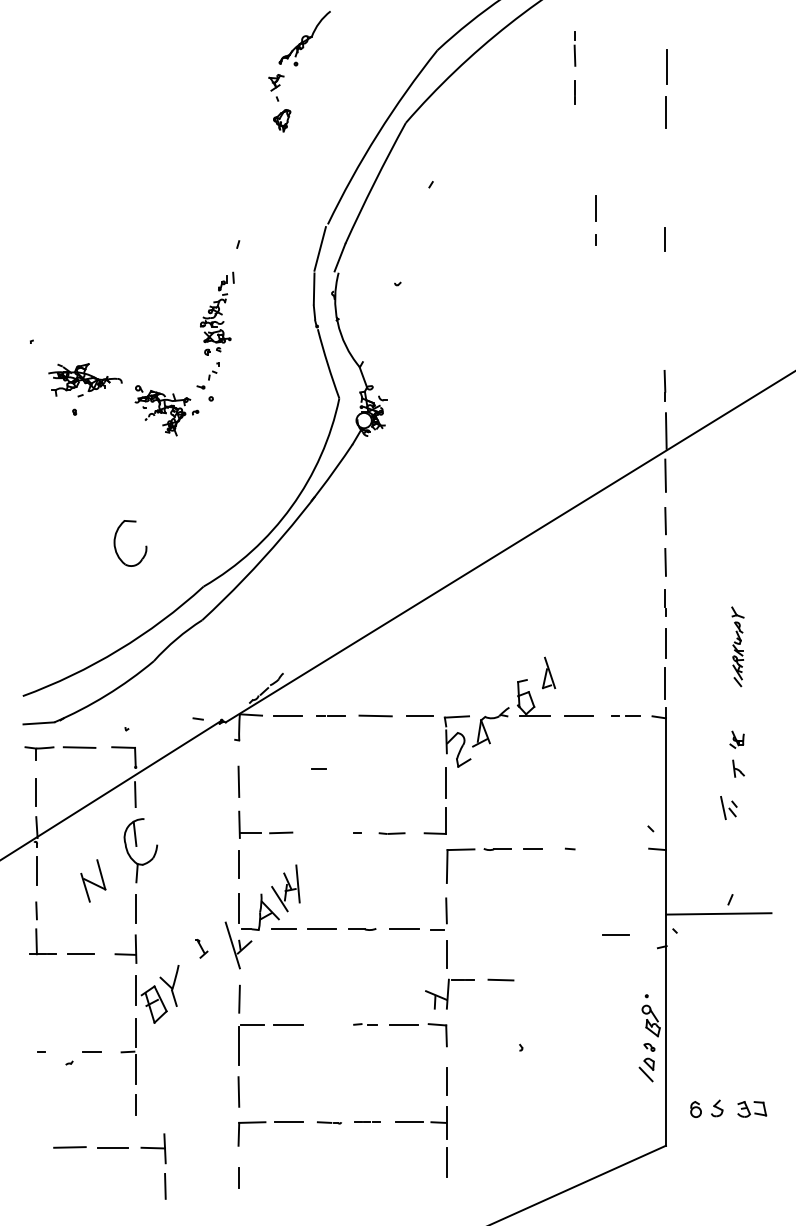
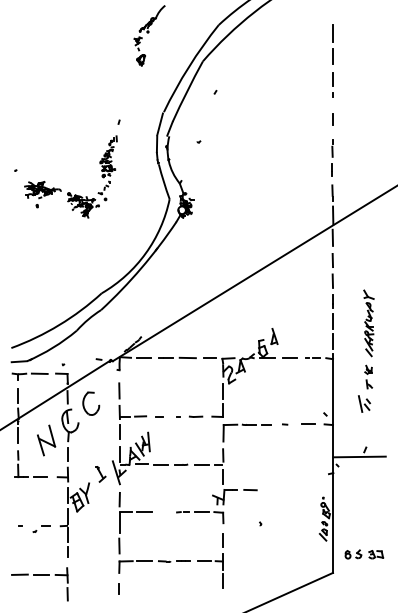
line: (574, 67) -> (332, 157), moved
line: (594, 219) -> (332, 84), moved
part: (117, 543) -> (84, 403), moved
part: (736, 646) -> (368, 323), size x1.67
line: (319, 768) -> (159, 416), moved
part: (728, 806) -> (364, 403), size x1.43
part: (93, 880) -> (46, 440), size x1.43
line: (616, 932) -> (308, 423), moved
part: (201, 948) -> (100, 474), size x1.67
part: (109, 1148) -> (39, 575), moved

